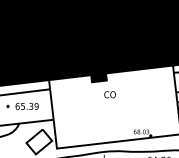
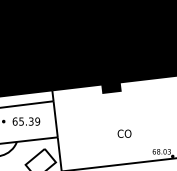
text: (109, 94) -> (123, 133), moved

